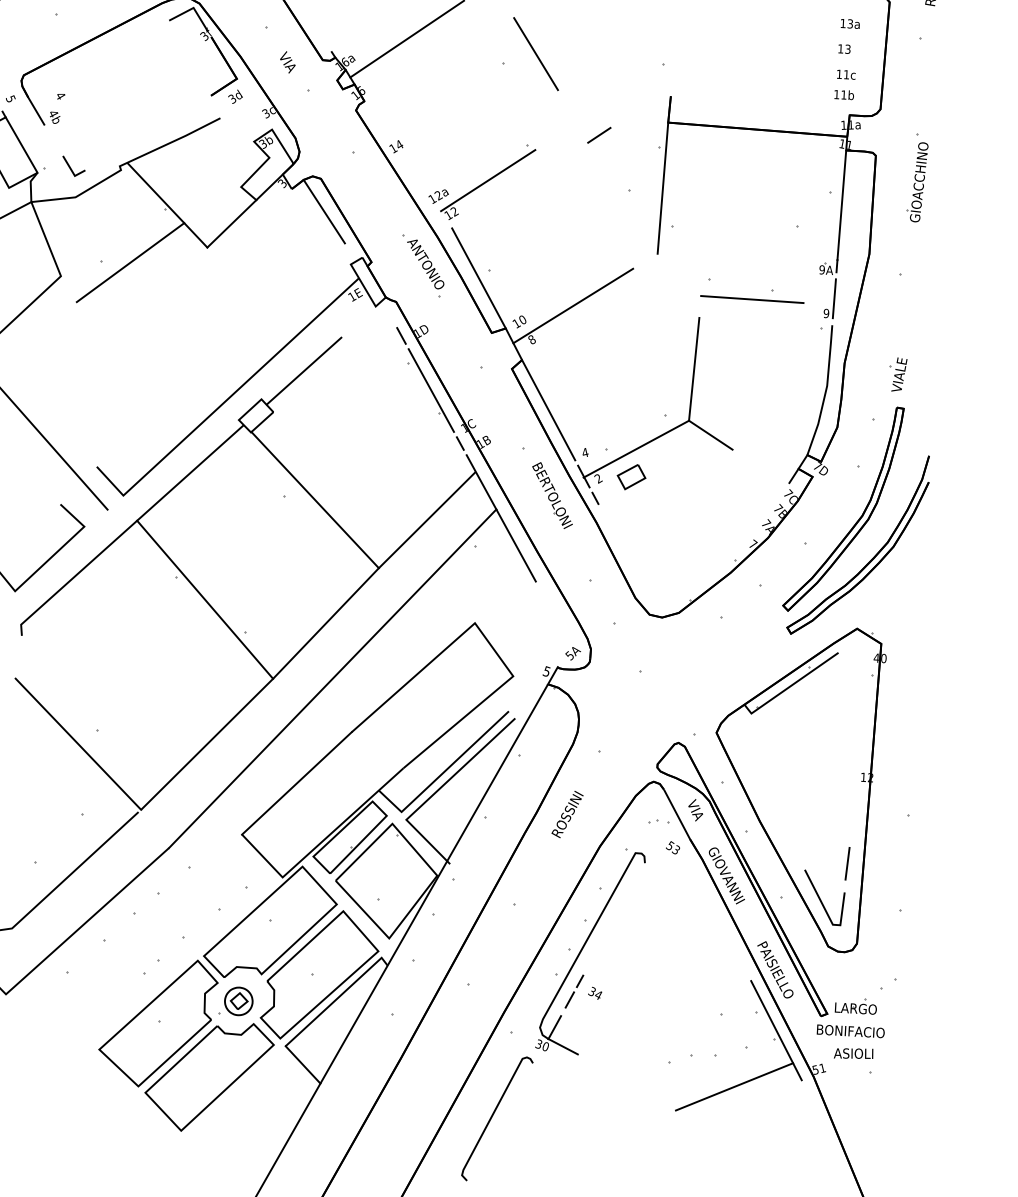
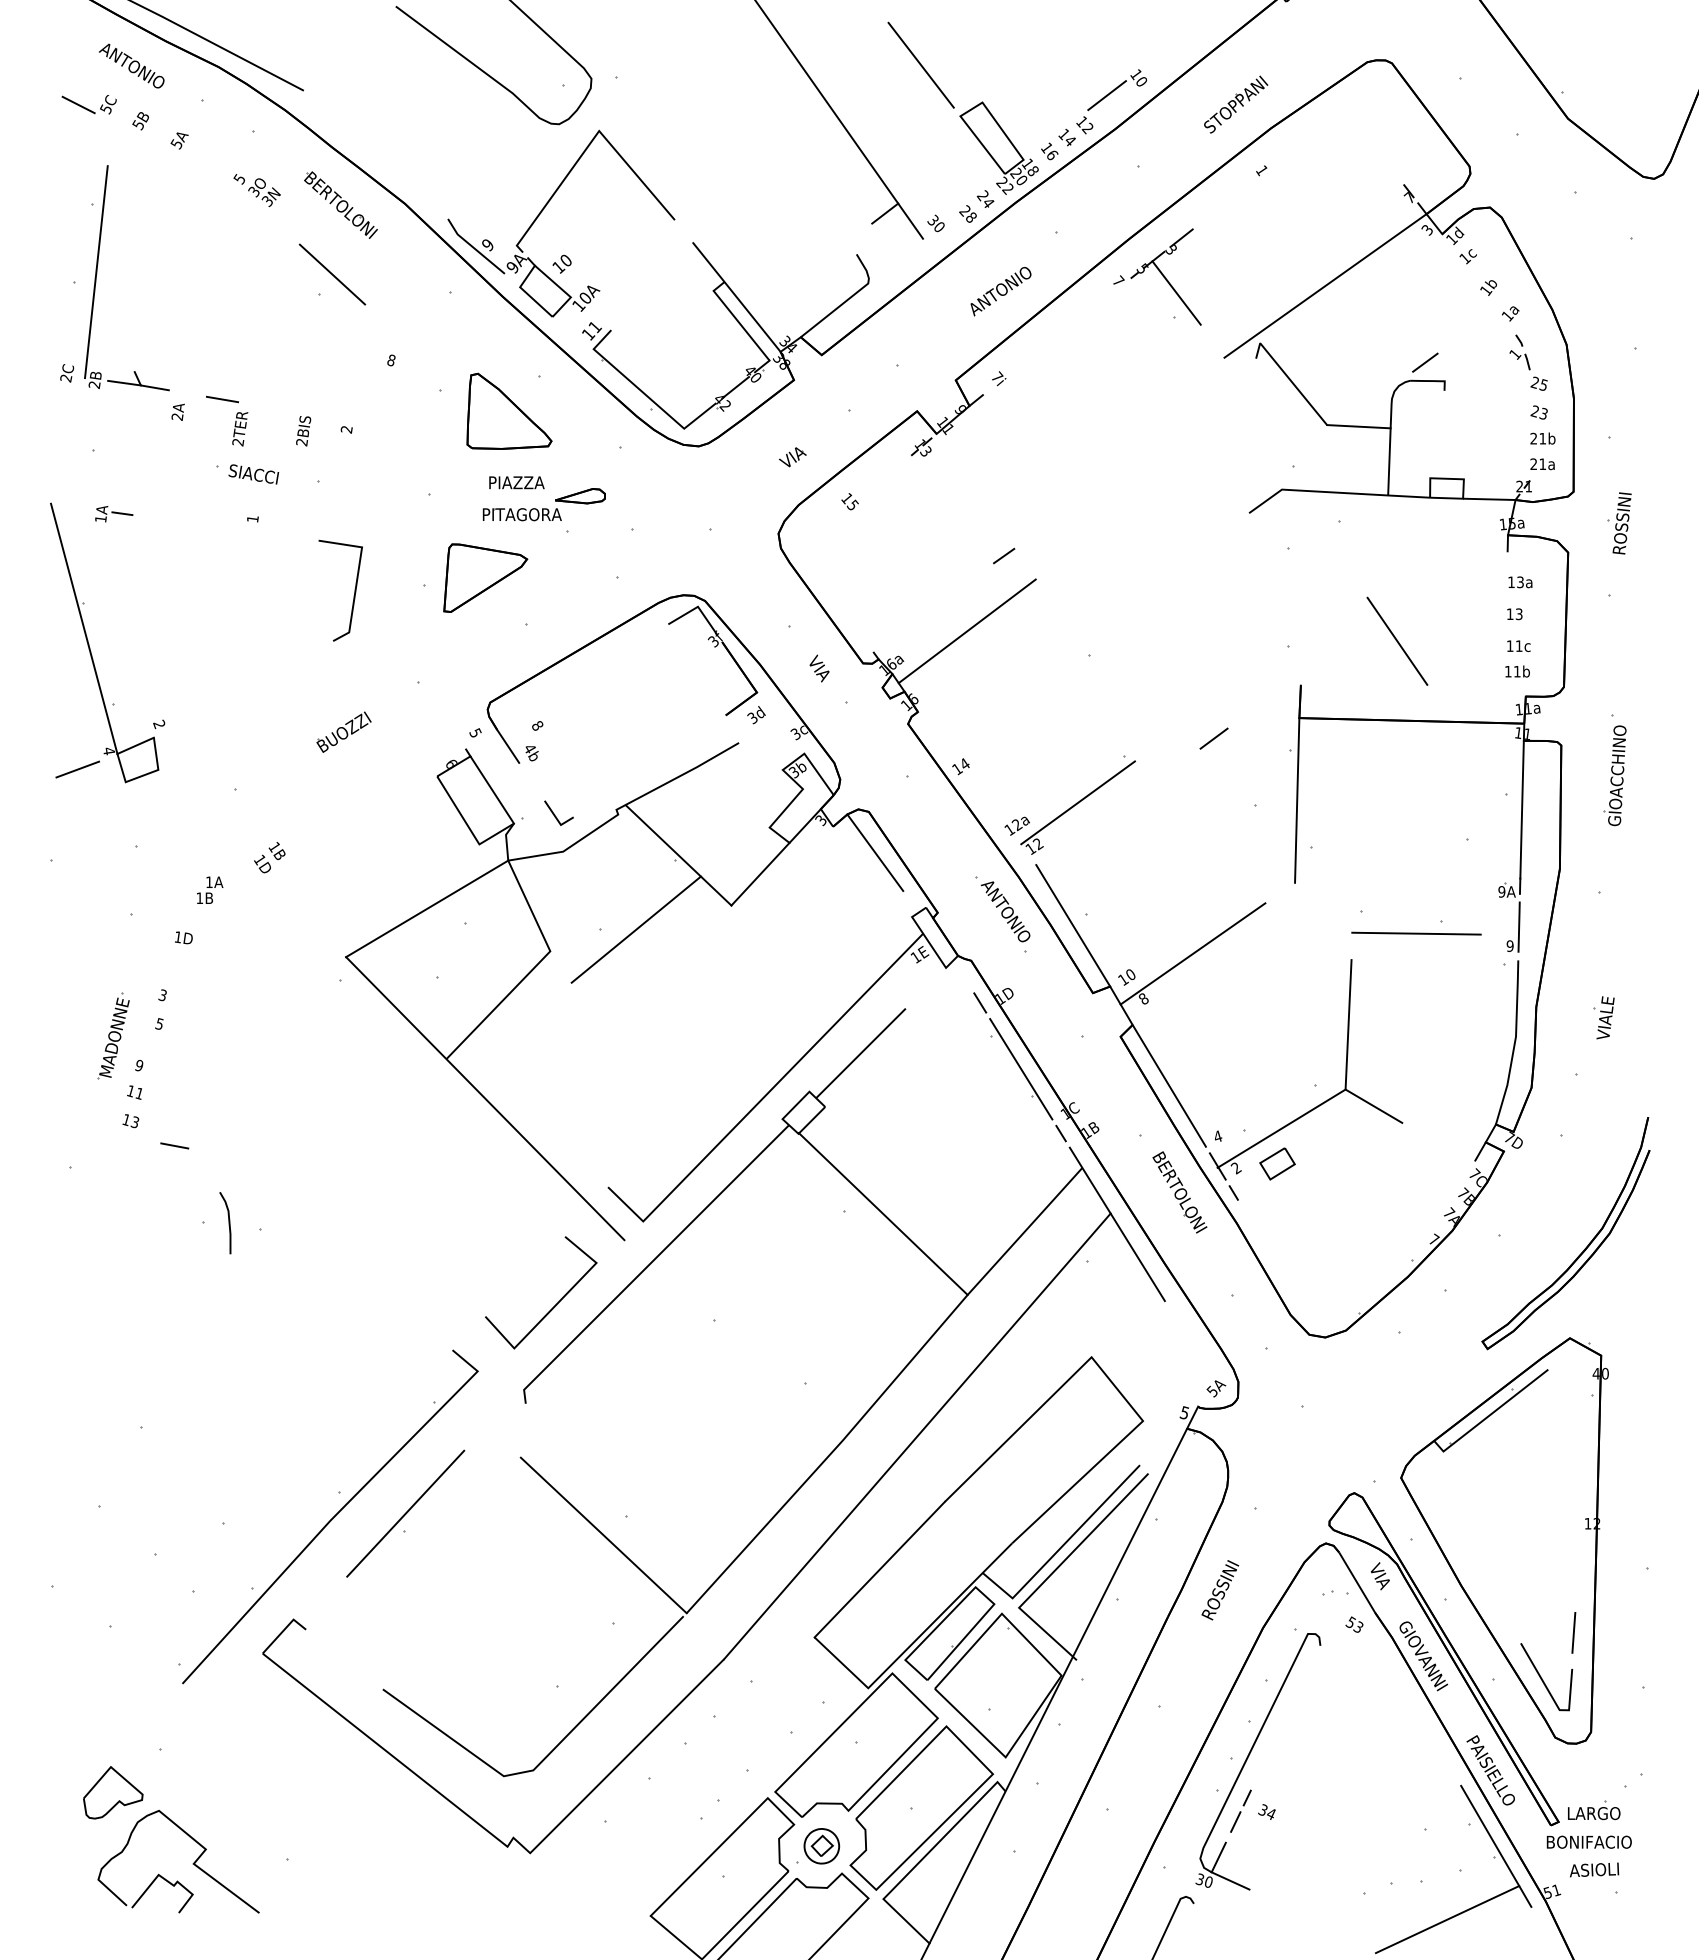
line: (536, 53) -> (1397, 640), moved
text: (60, 95) -> (537, 725), 4 -> 8
part: (857, 520) -> (1562, 1203), removed
line: (205, 599) -> (752, 1346), removed

